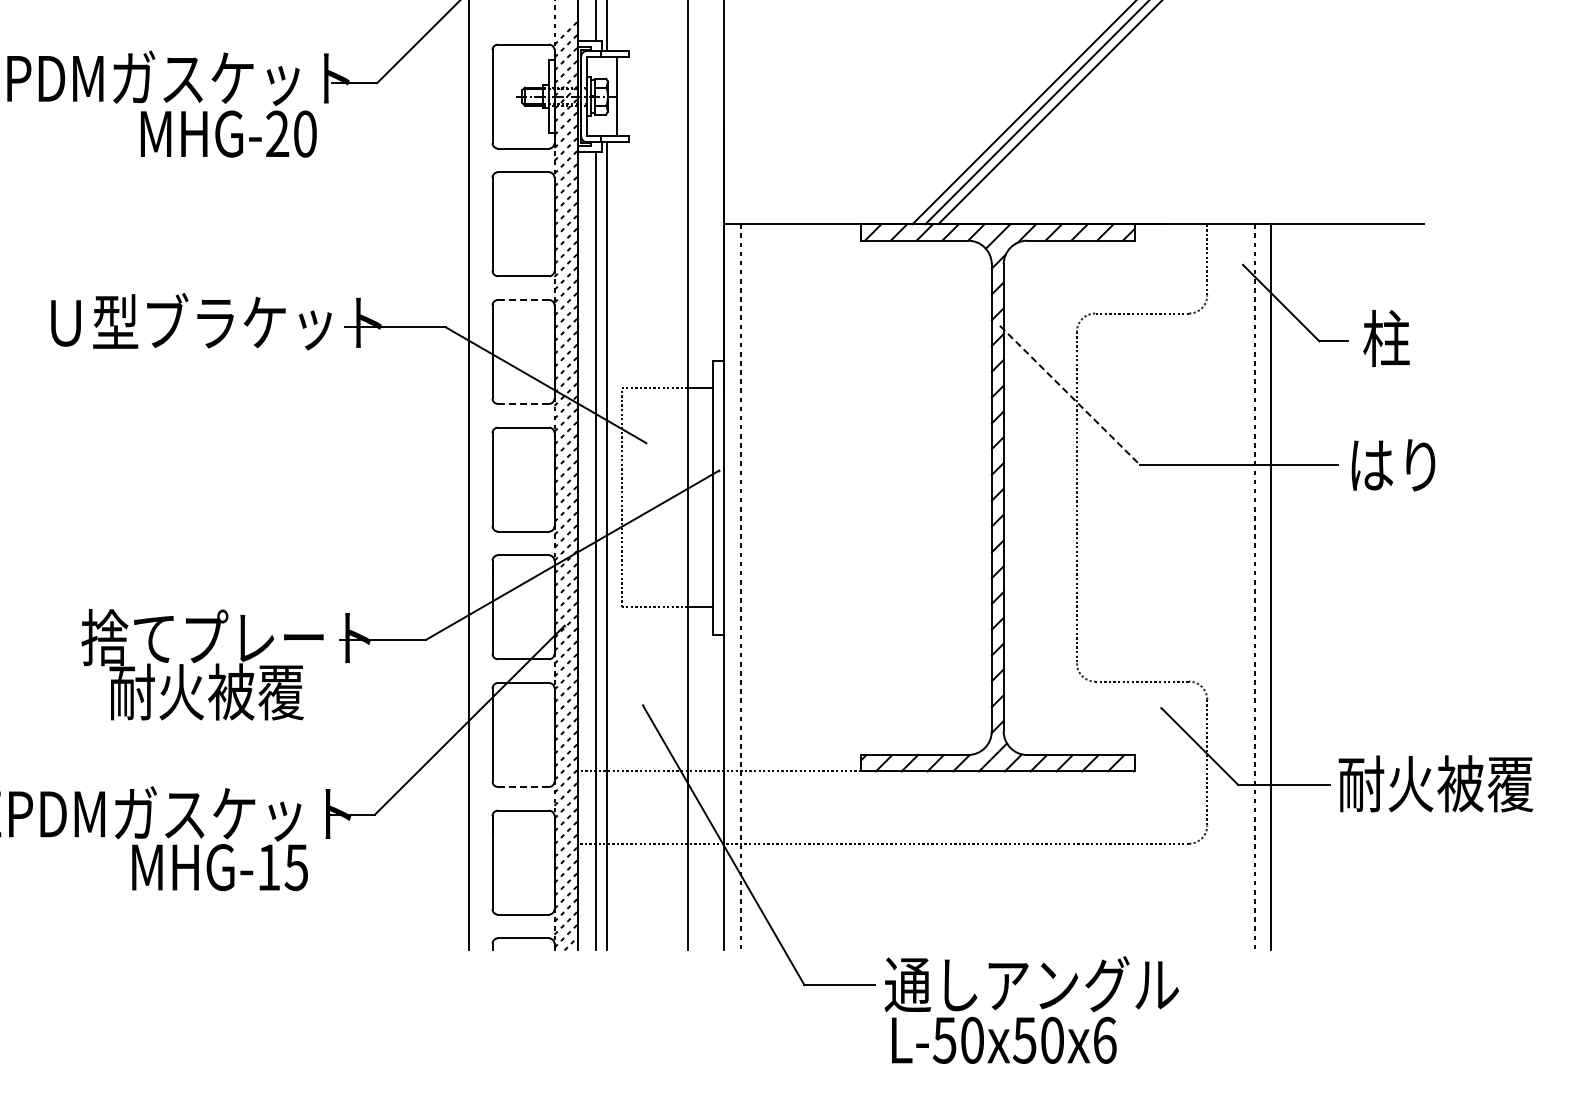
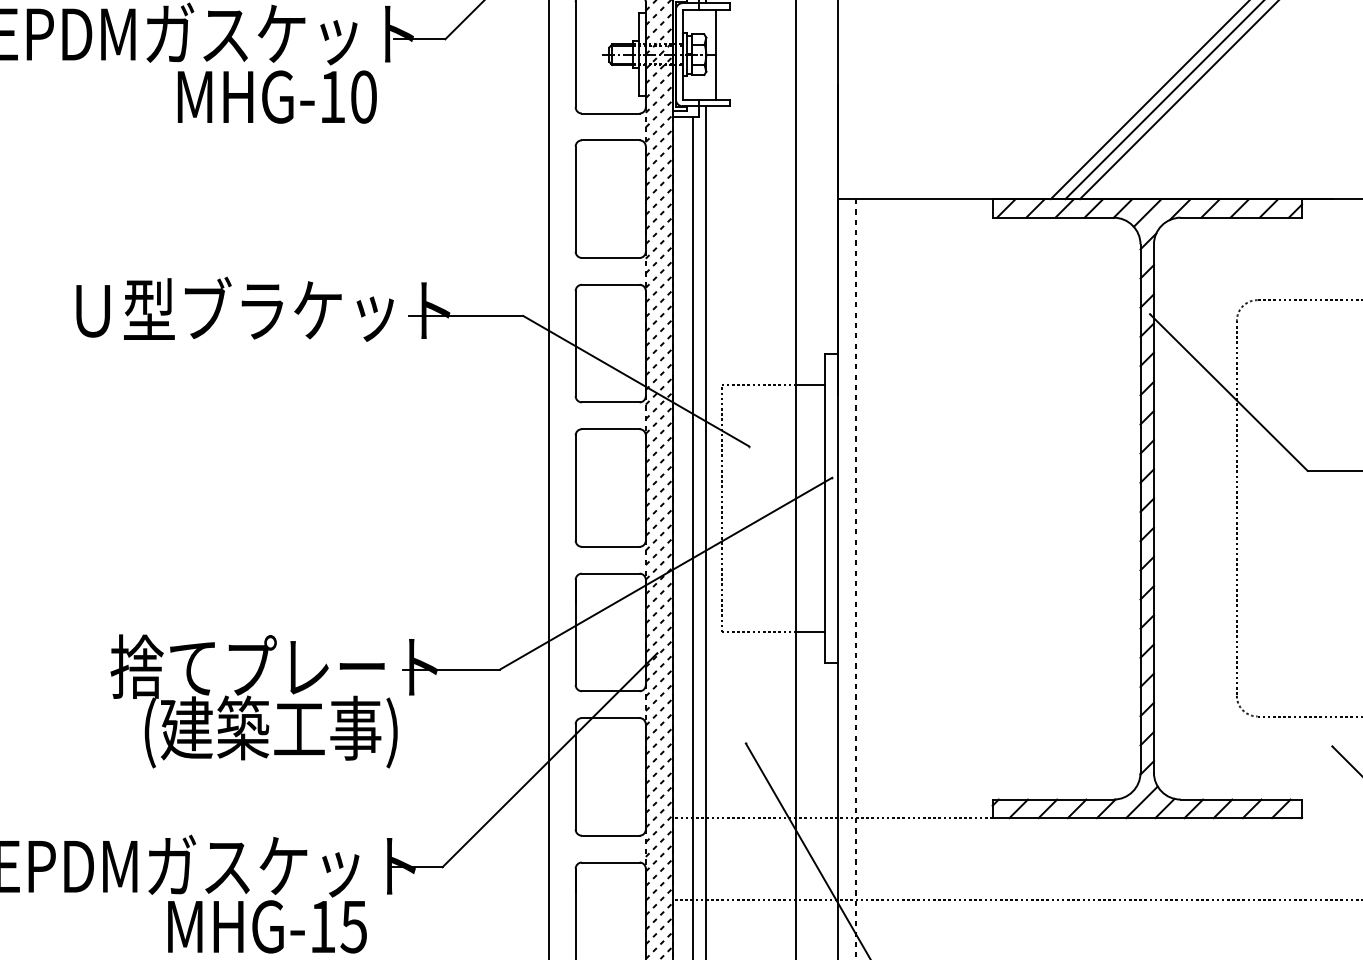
text: (277, 133) -> (332, 96), MHG-20 -> MHG-10
line: (523, 299) -> (610, 284), dashed -> solid
line: (1070, 395) -> (1229, 392), dashed -> solid
line: (523, 403) -> (610, 401), dashed -> solid
text: (222, 695) -> (270, 732), 耐火被覆 -> (建築工事)
line: (523, 786) -> (610, 835), dashed -> solid

